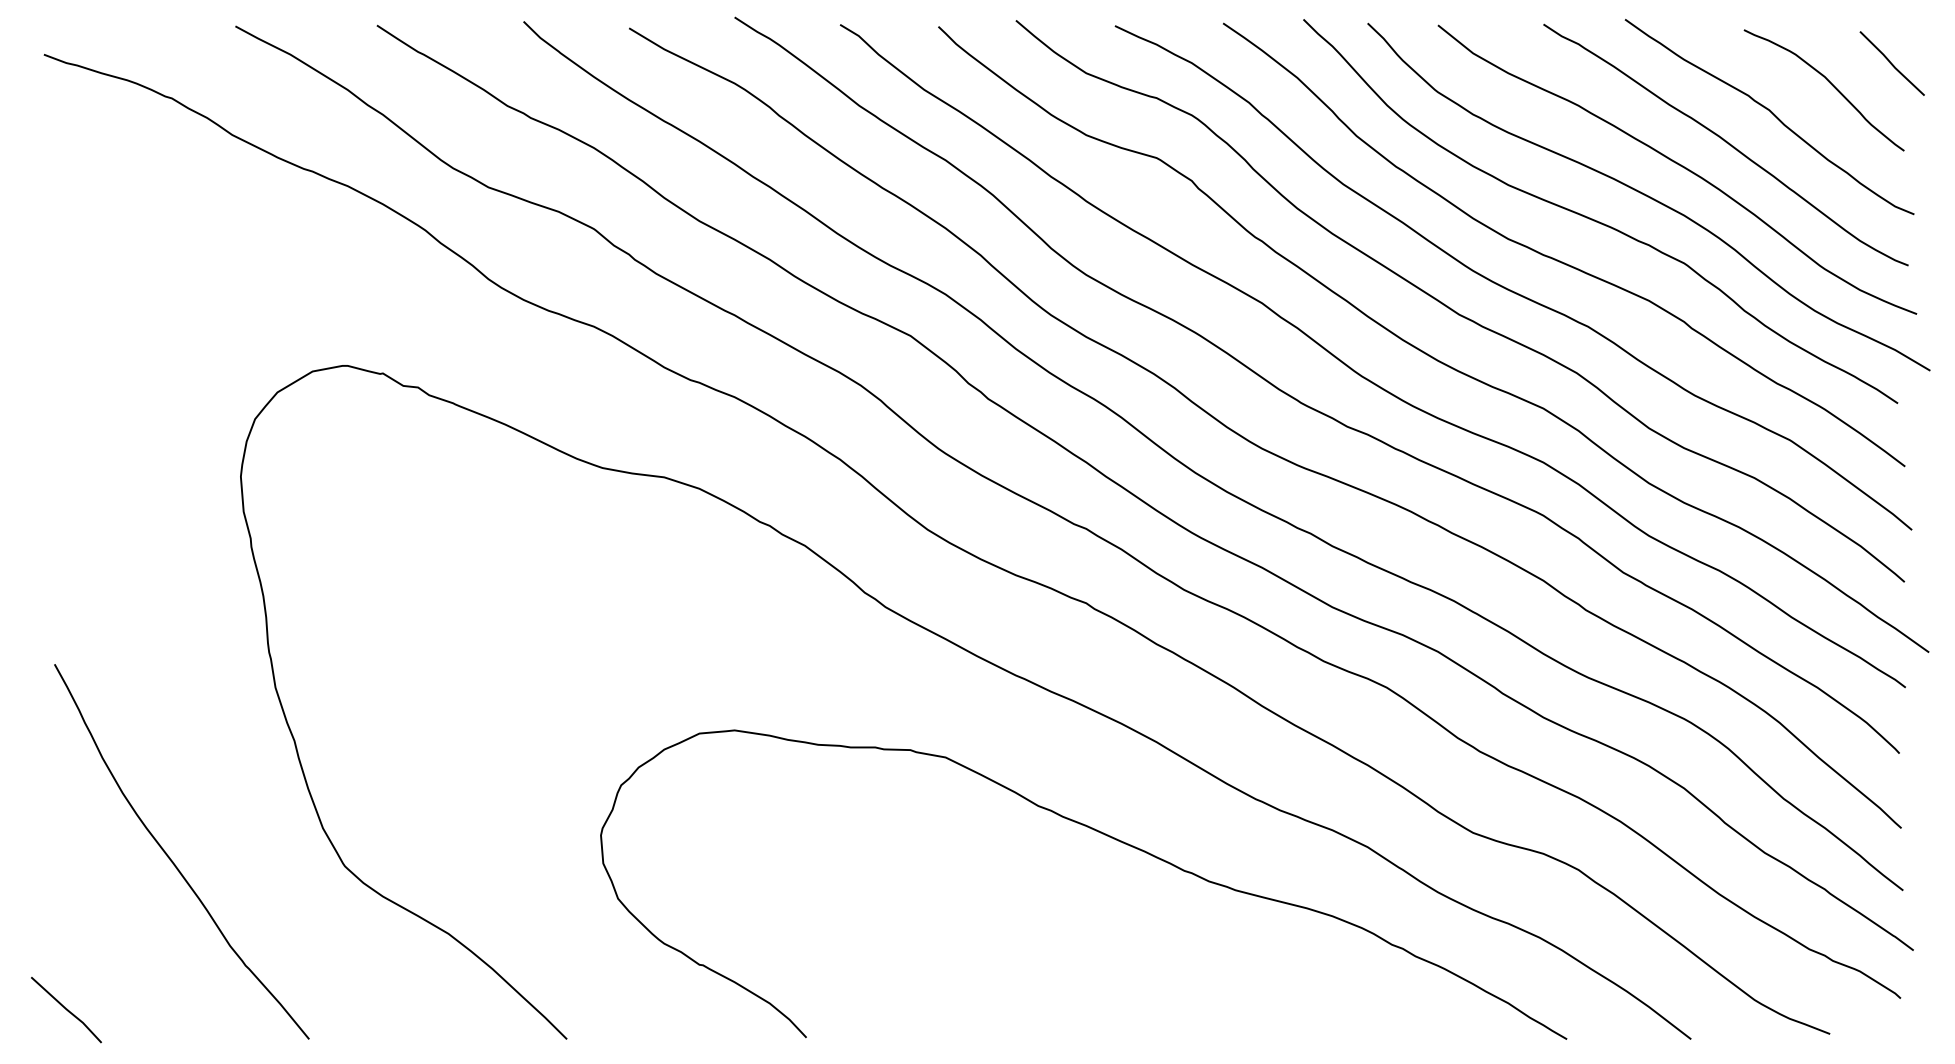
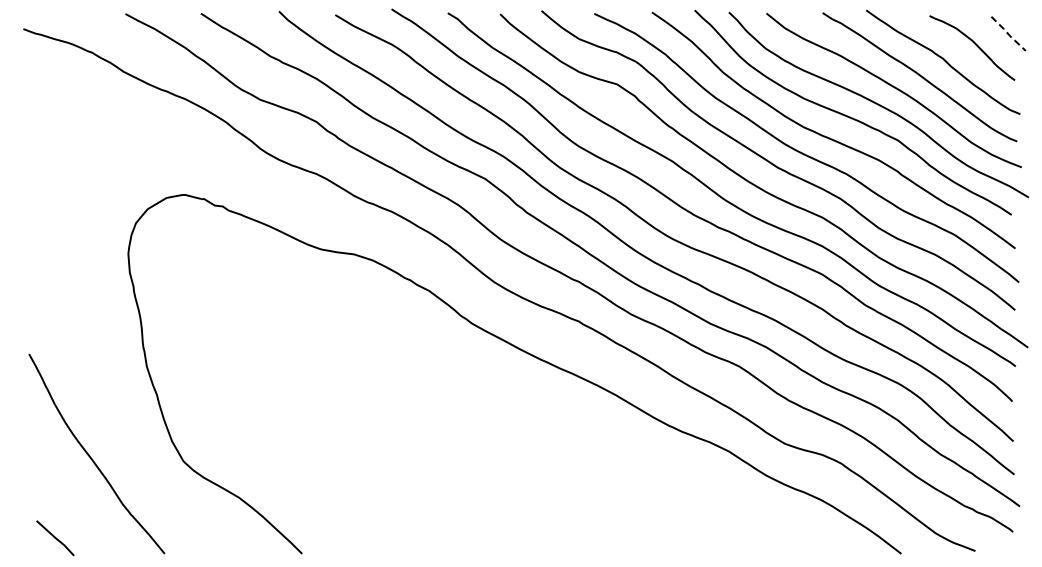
line: (1892, 64) -> (1008, 34), solid -> dashed
curve: (1098, 834) -> (585, 444), removed
line: (66, 1010) -> (55, 538), moved

